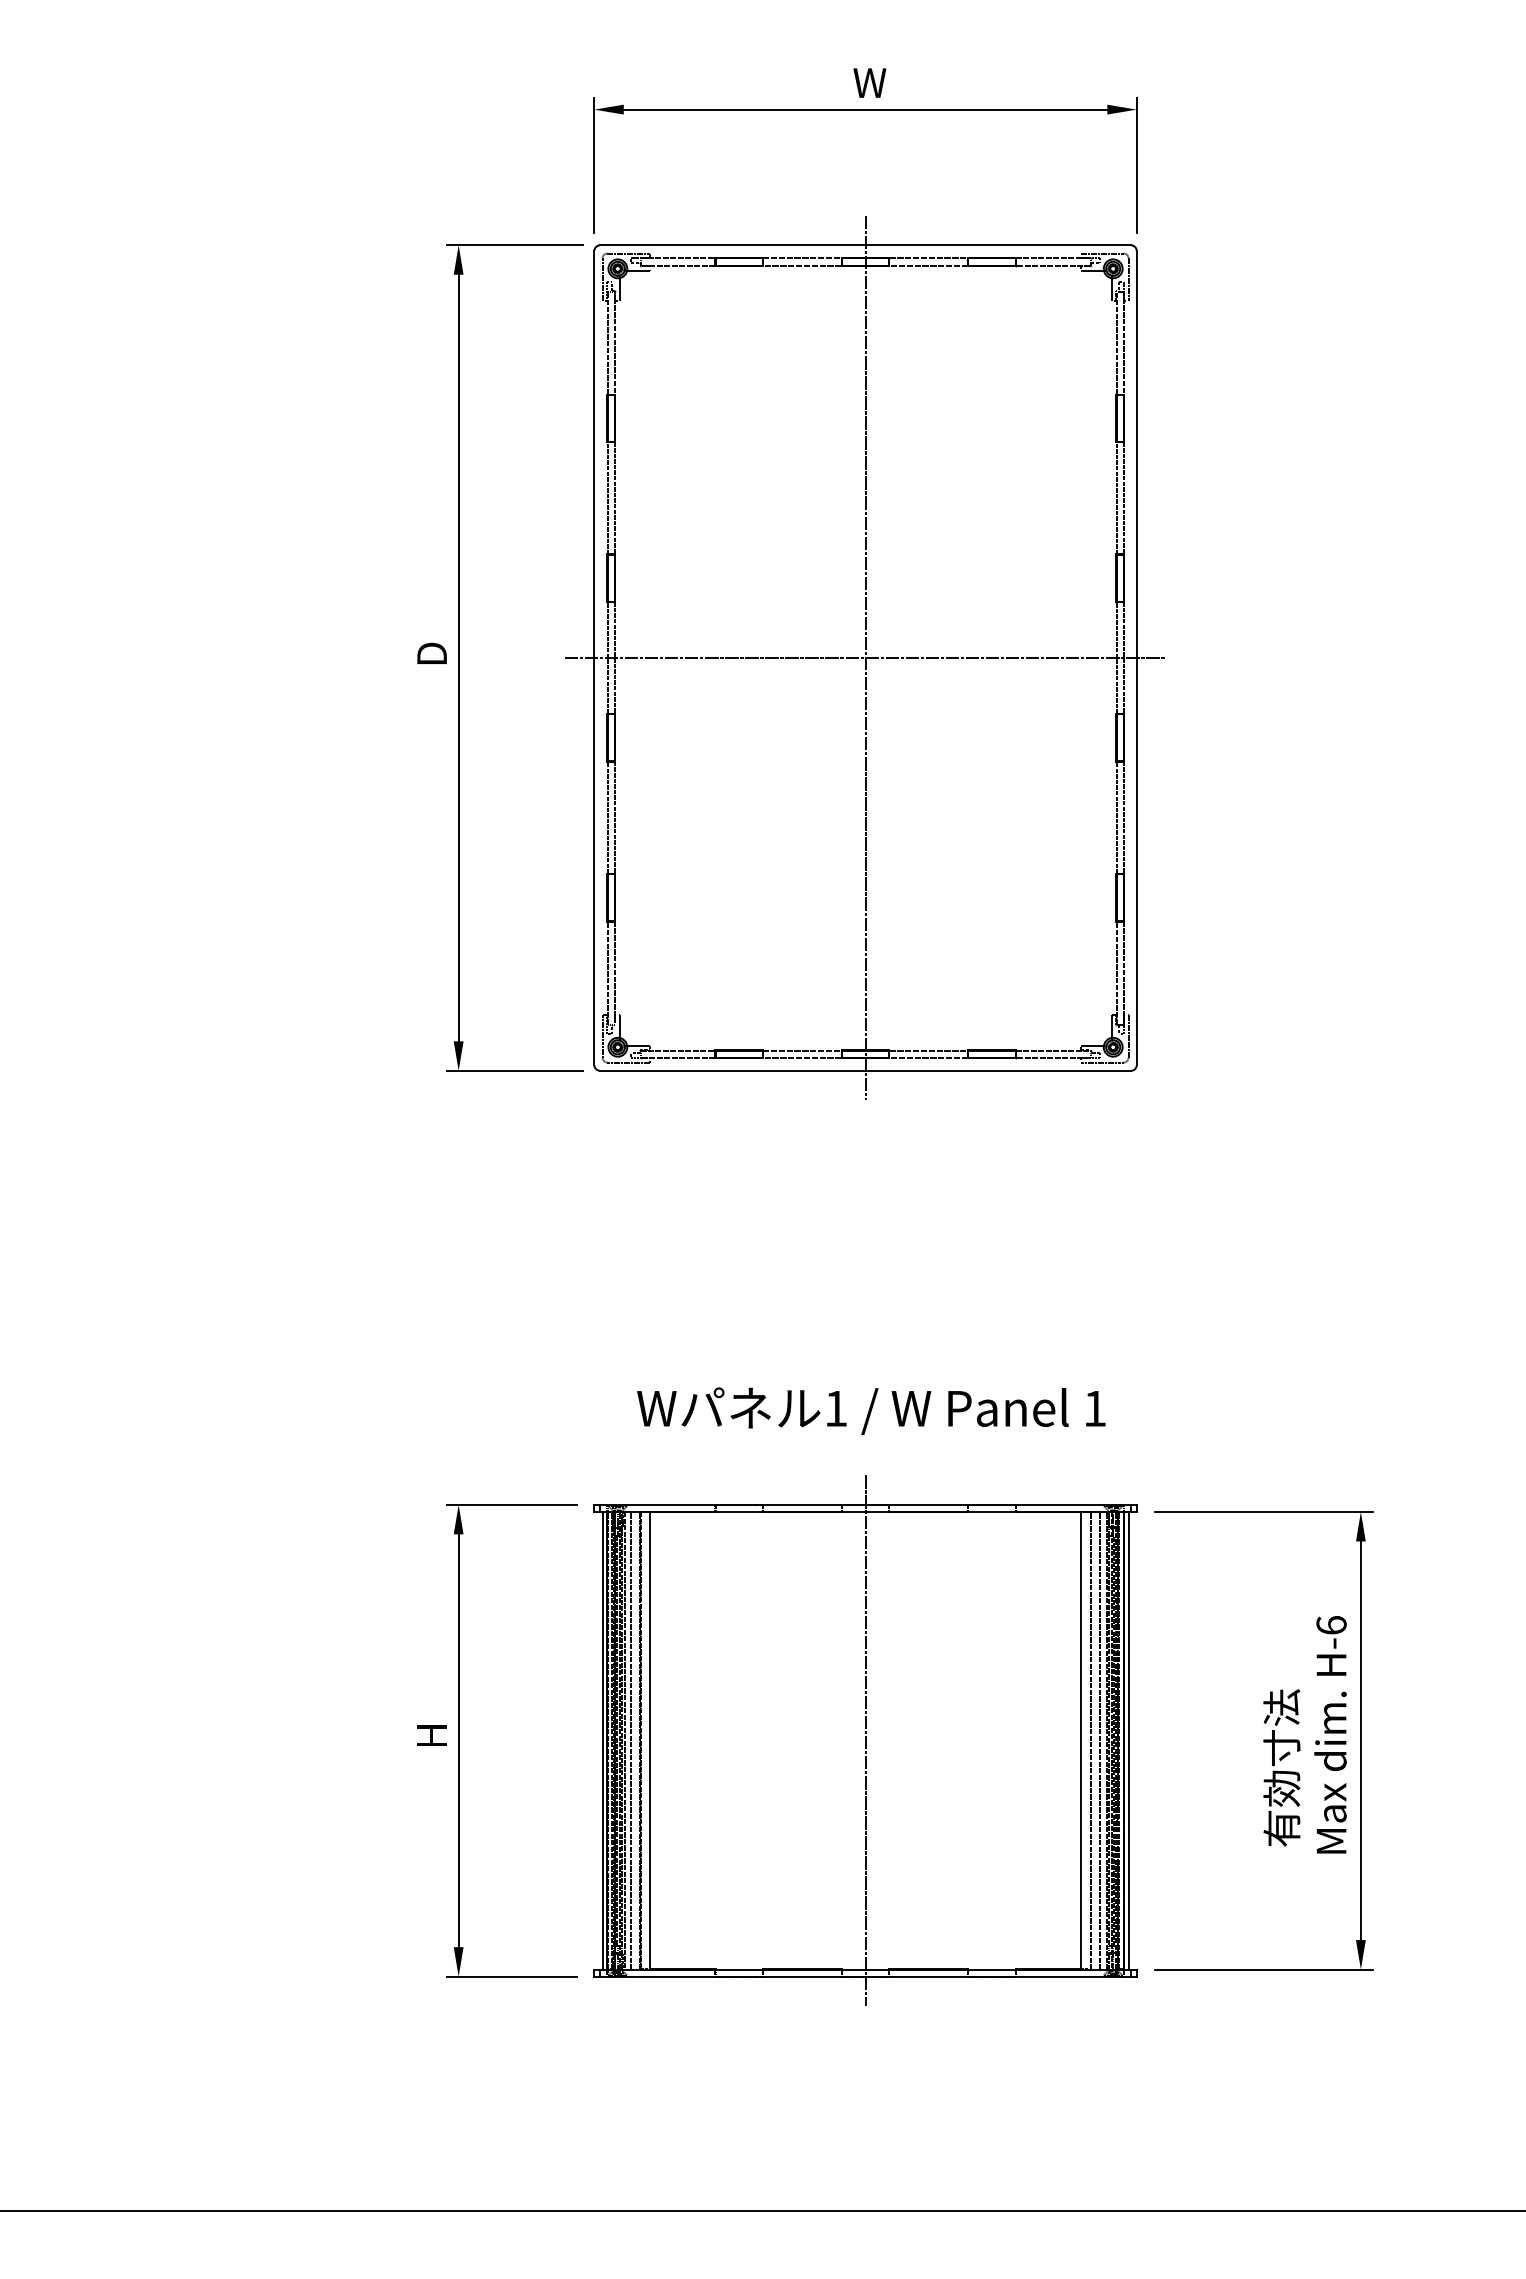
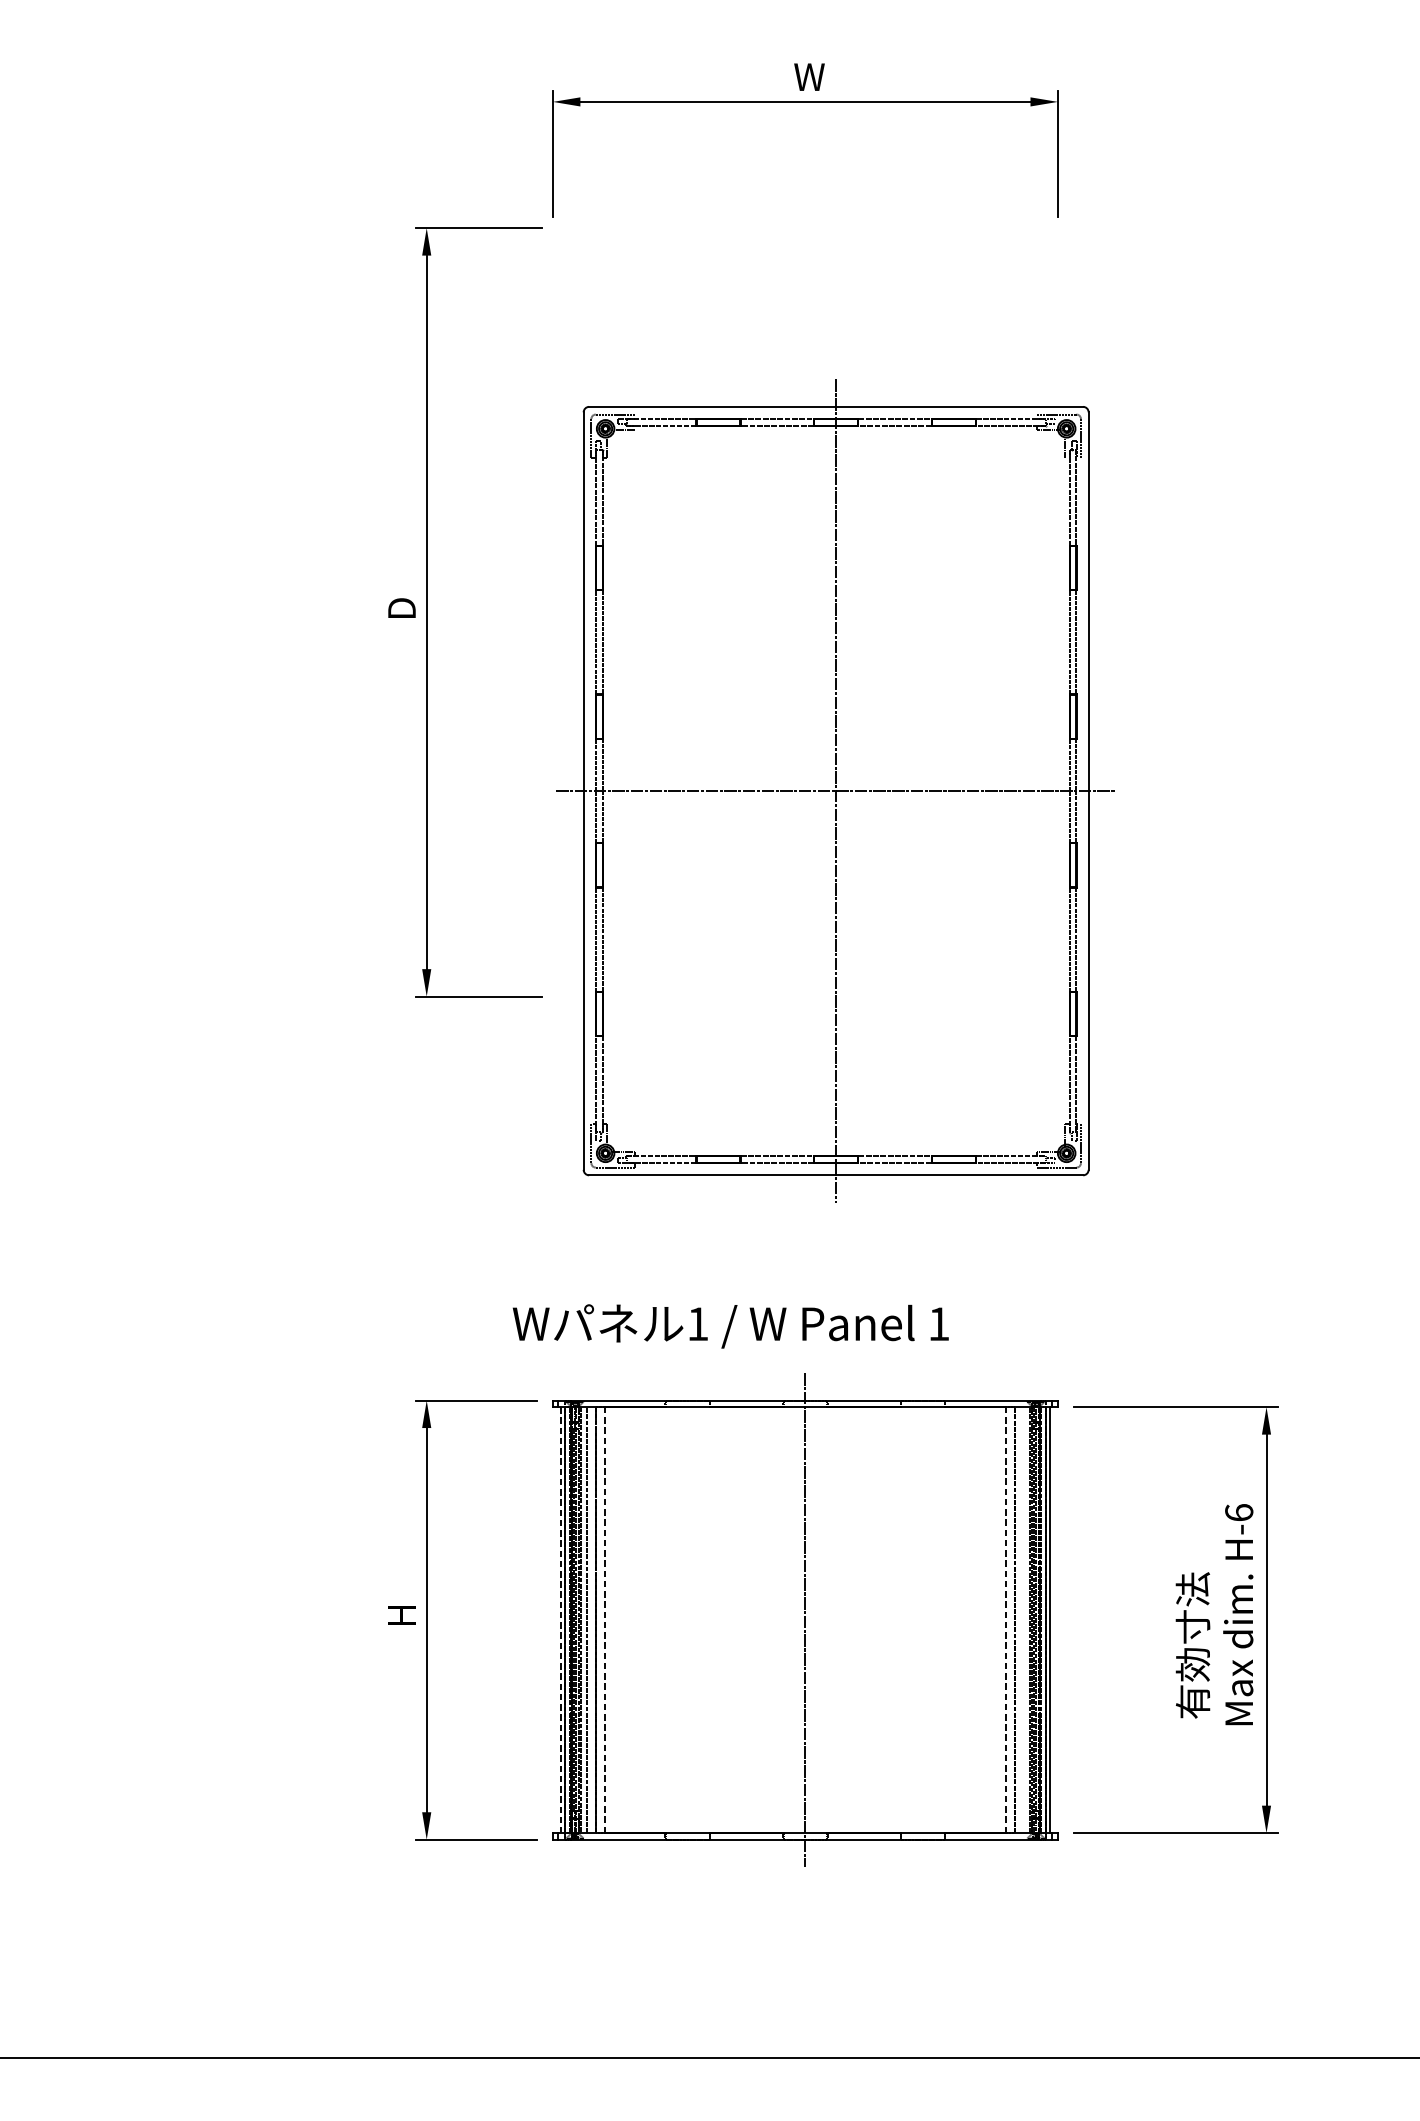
part: (864, 657) -> (835, 790), moved
text: (871, 1410) -> (730, 1325), moved
line: (602, 1740) -> (560, 1619), solid -> dashed
line: (649, 1740) -> (604, 1619), solid -> dashed
line: (1081, 1740) -> (1006, 1619), solid -> dashed
line: (1100, 1740) -> (1024, 1619), removed

